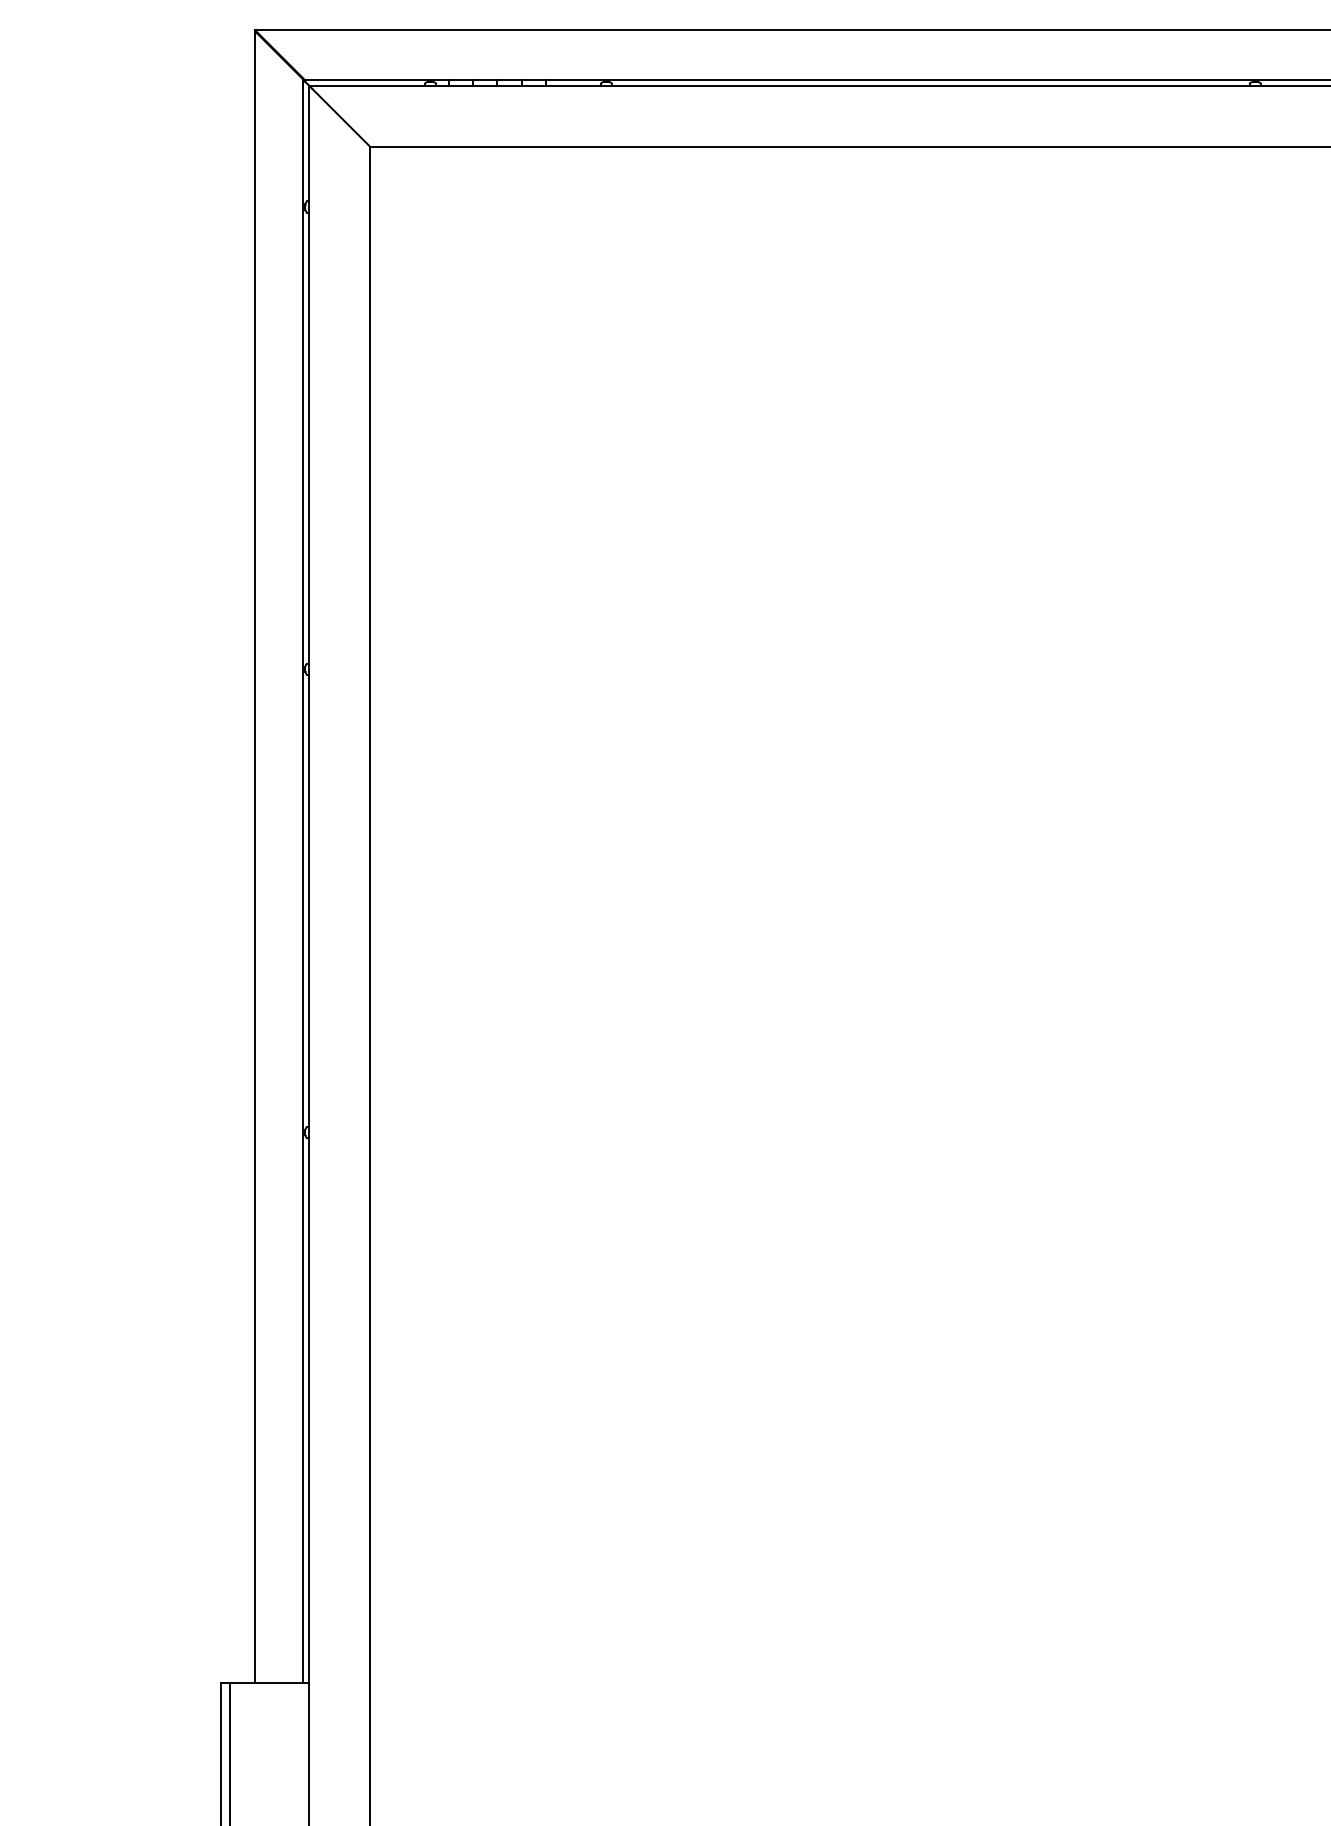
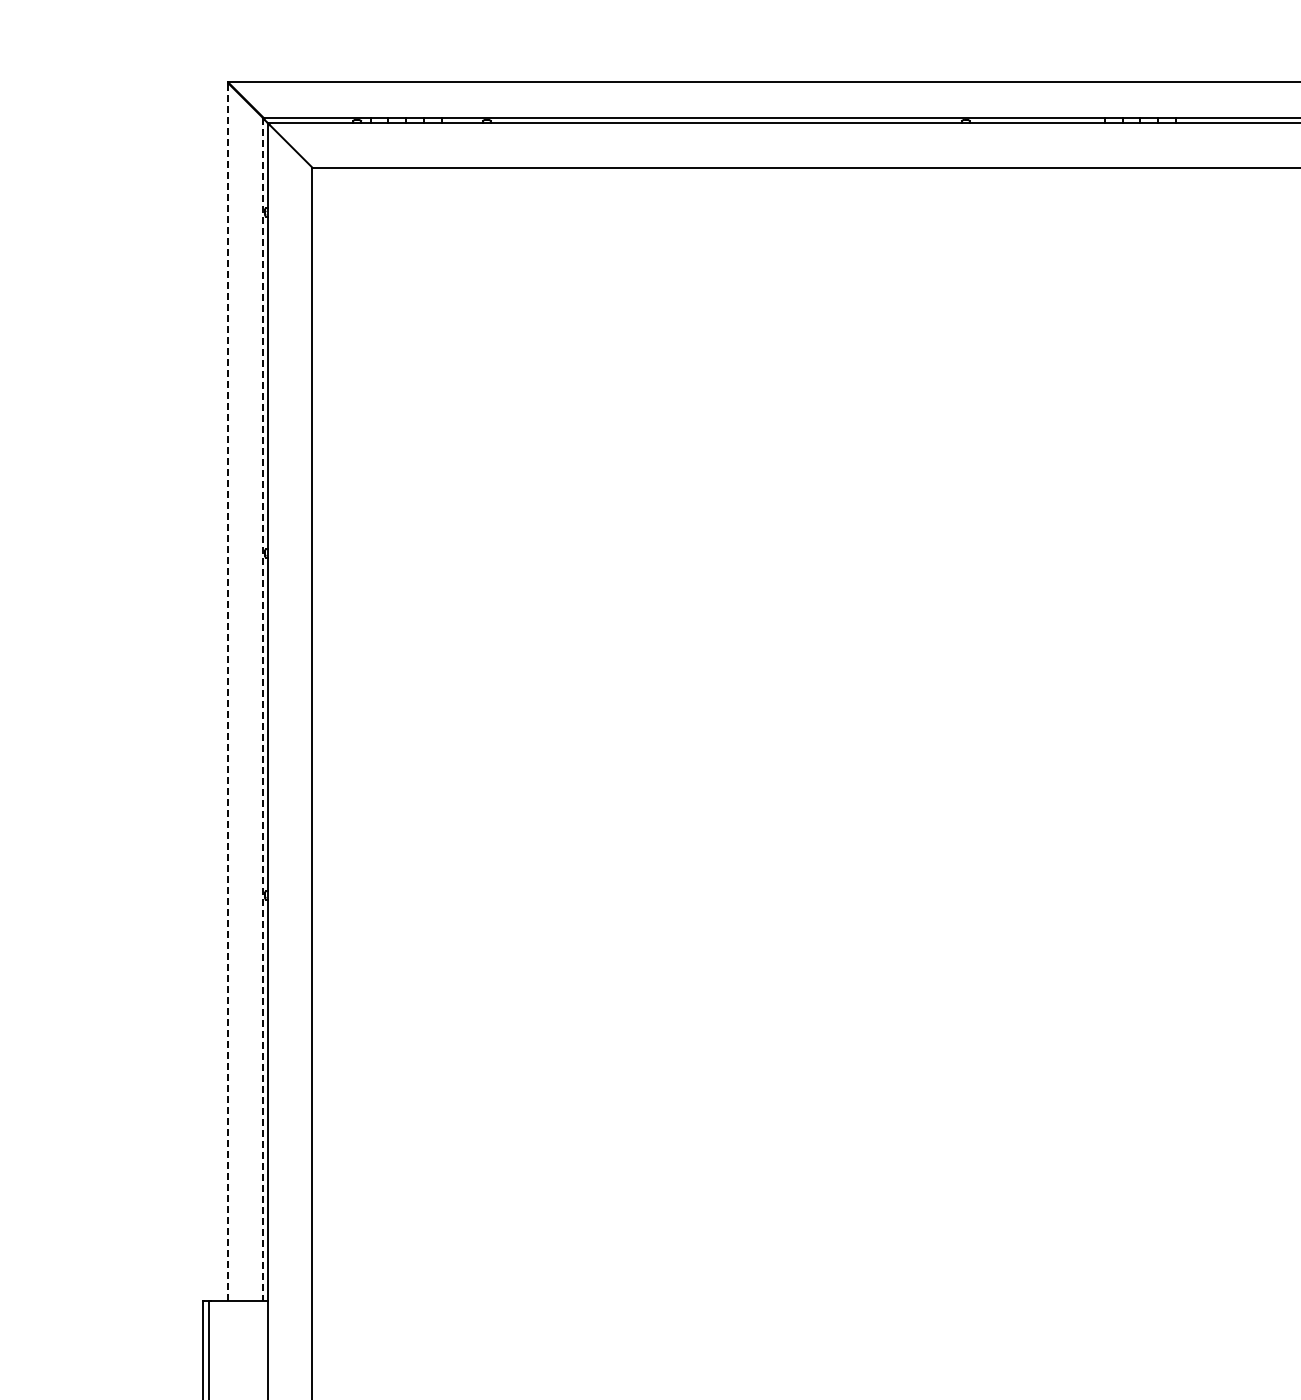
line: (254, 856) -> (227, 691), solid -> dashed
line: (303, 880) -> (263, 709), solid -> dashed

